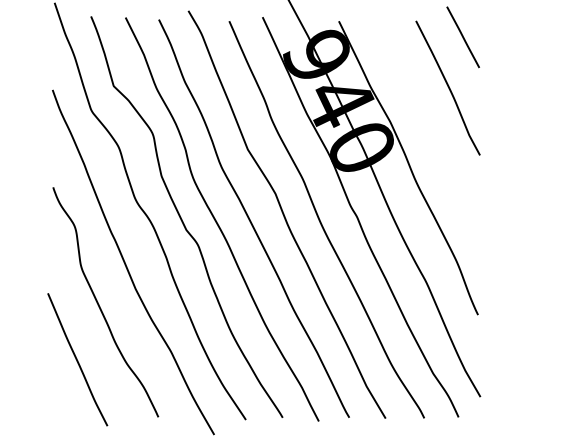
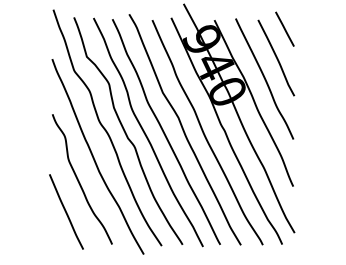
curve: (427, 124) -> (264, 78), added

